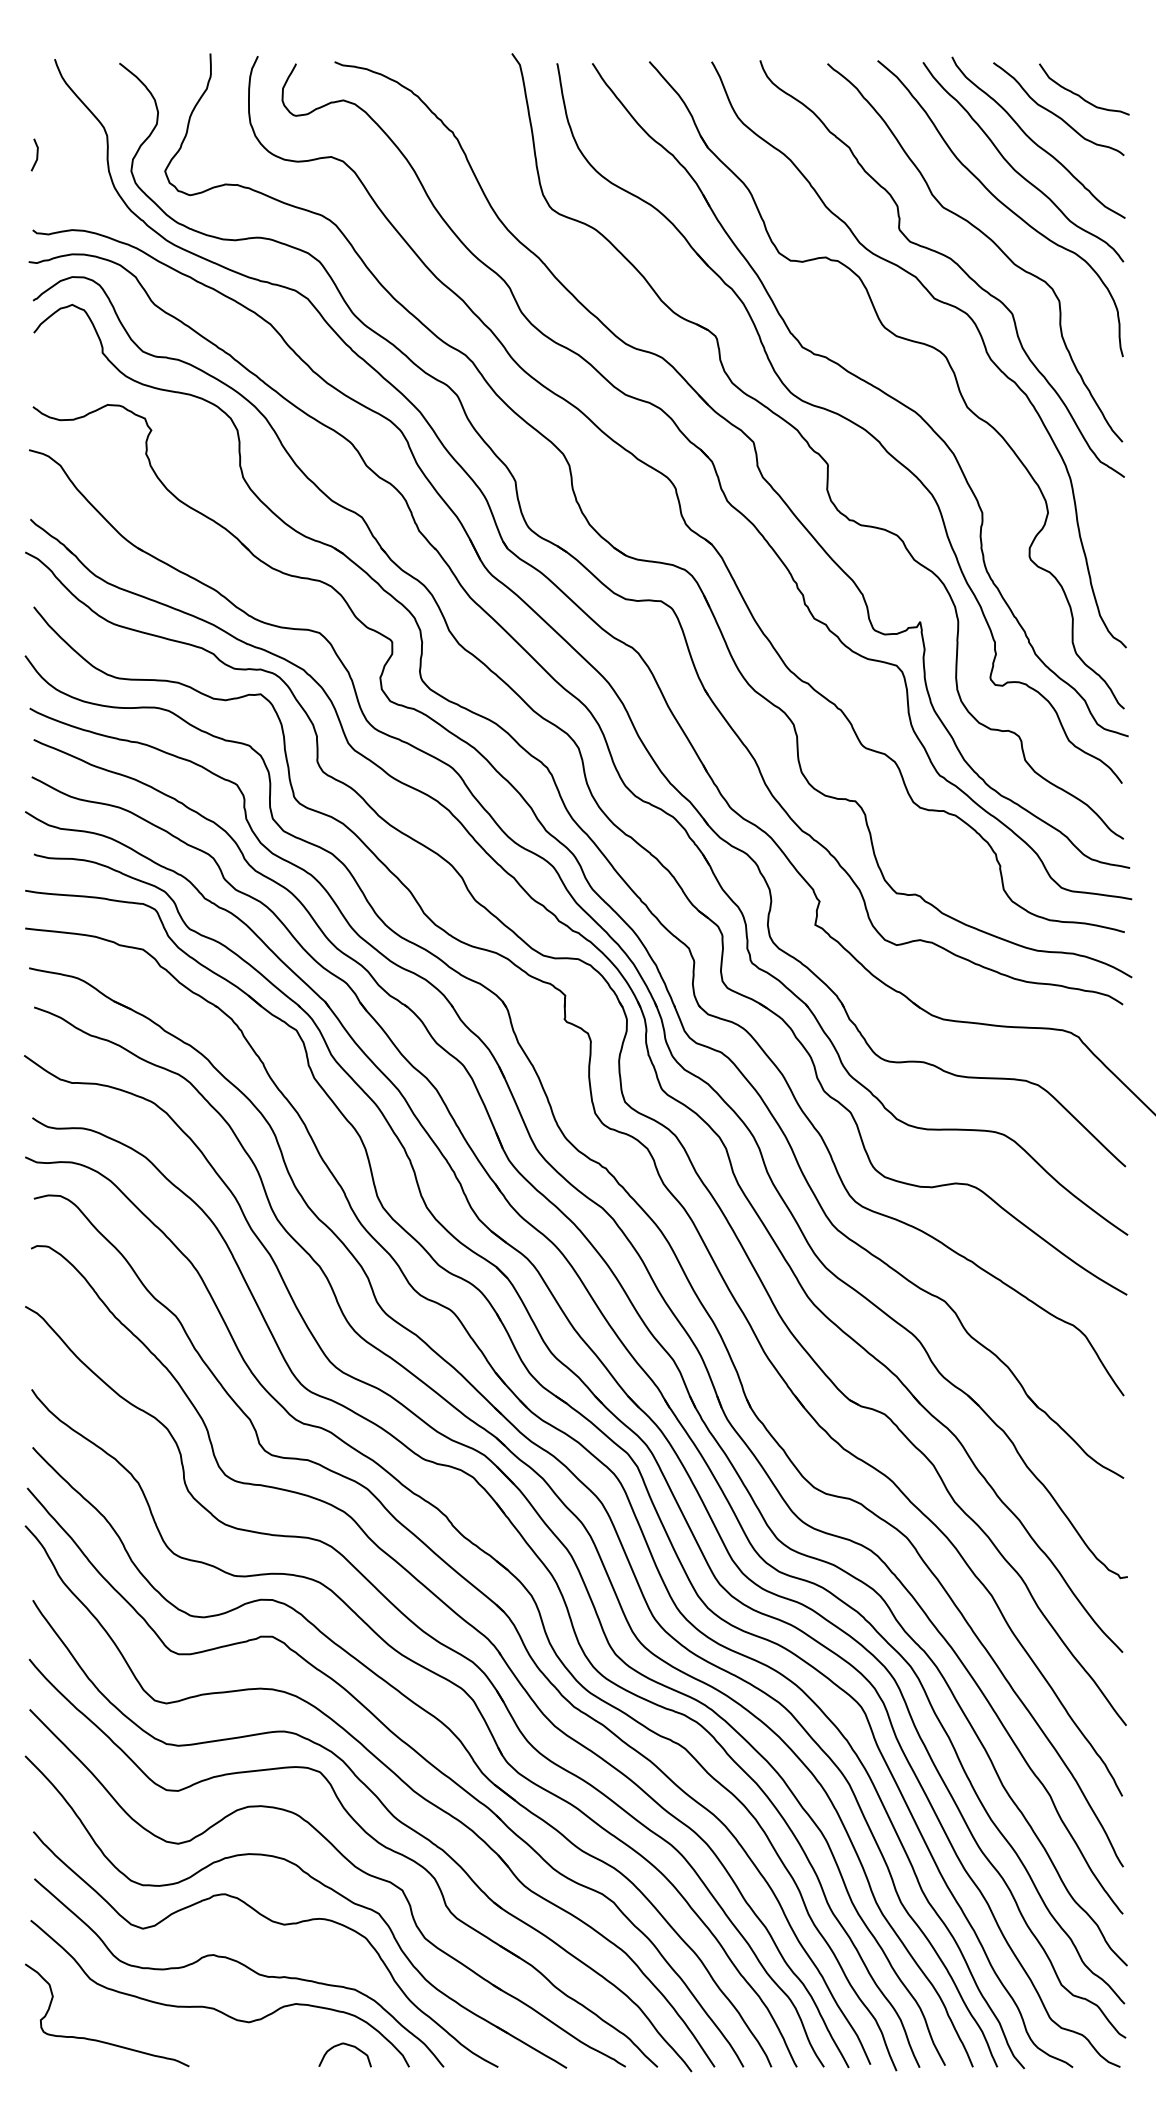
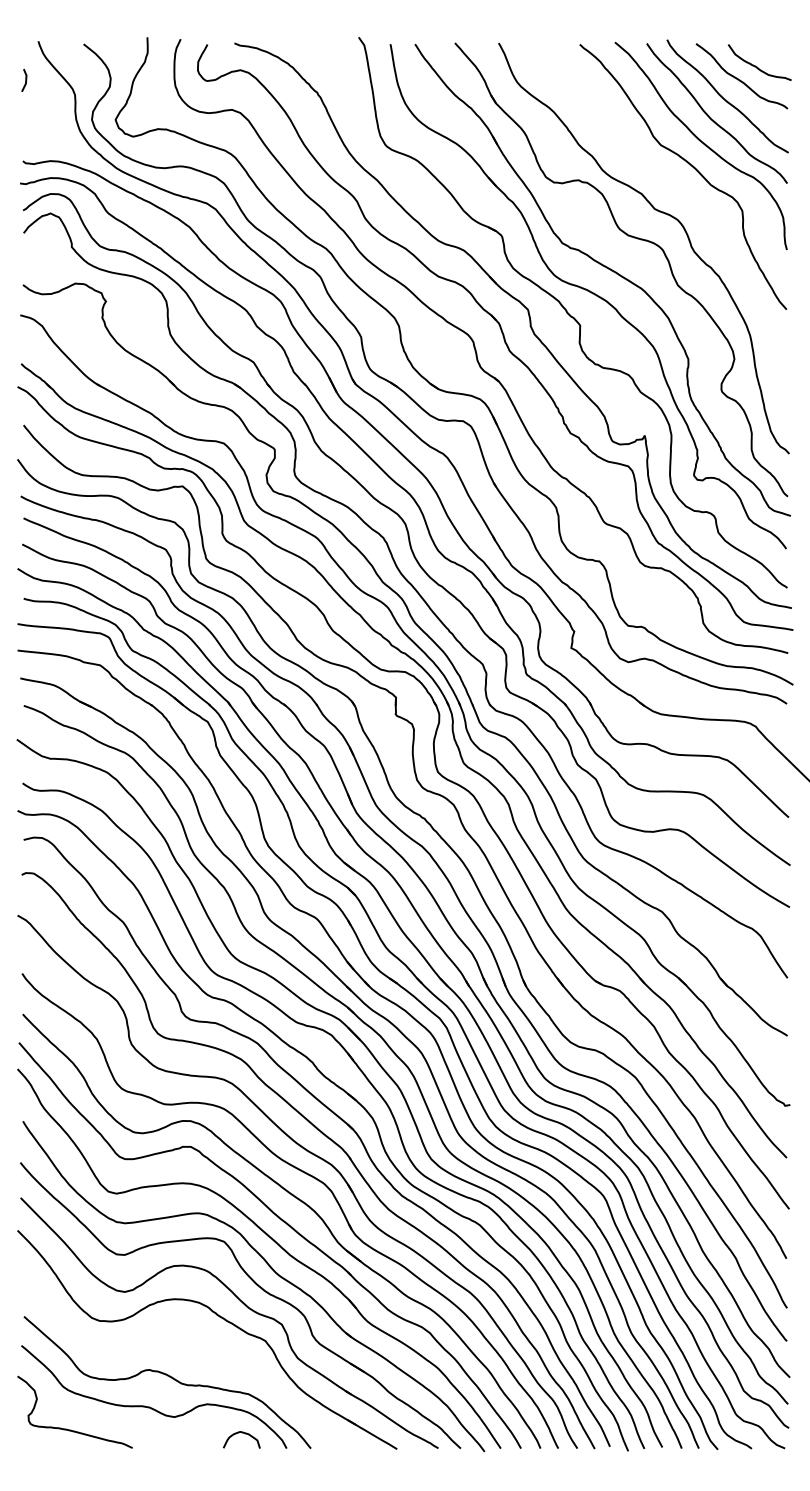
line: (36, 155) -> (25, 80), moved
curve: (948, 259) -> (664, 181), removed
curve: (271, 1922) -> (190, 1347), removed

